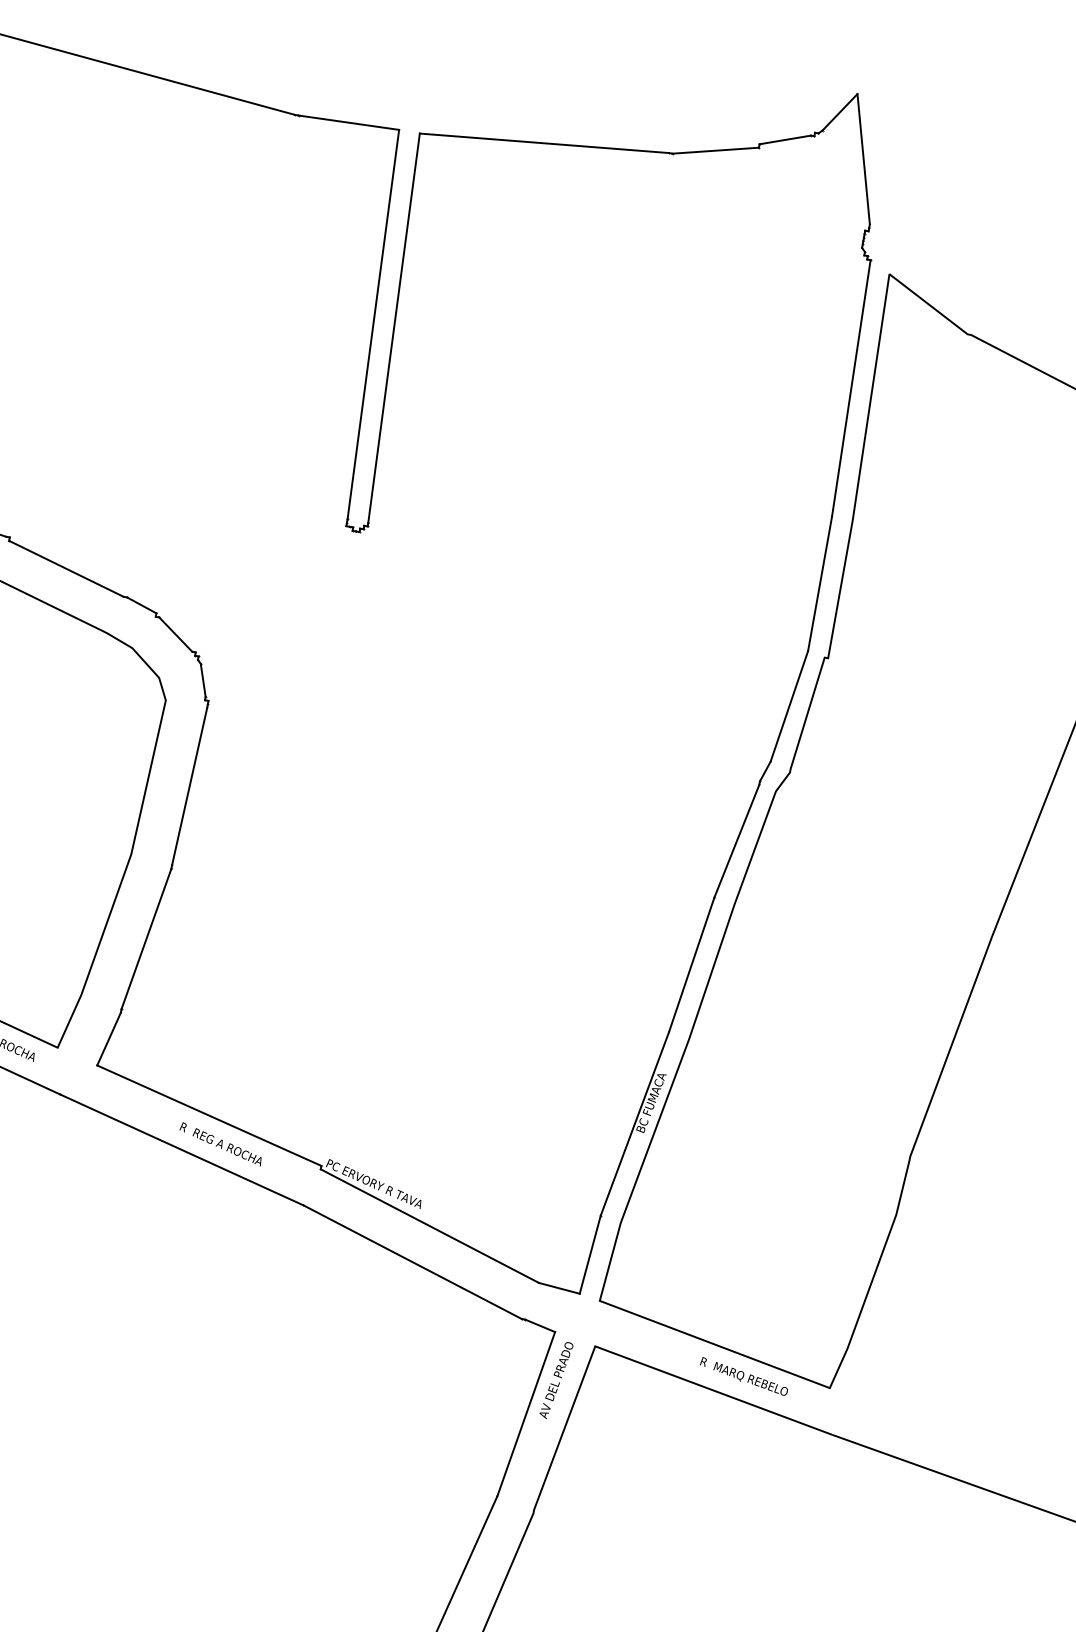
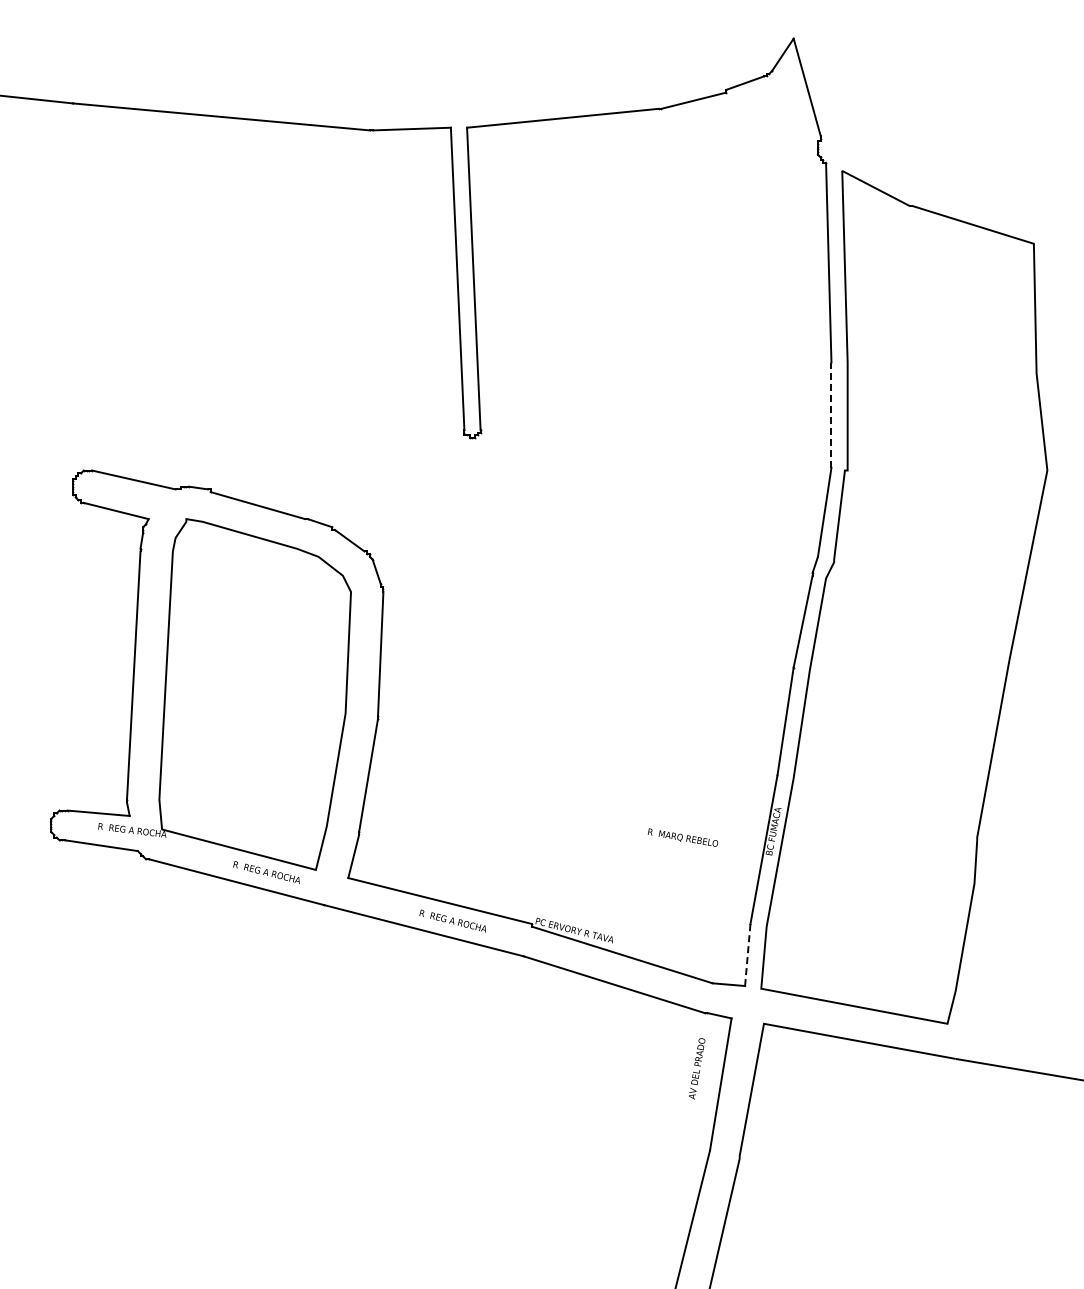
line: (820, 584) -> (831, 415), solid -> dashed
line: (589, 1254) -> (747, 954), solid -> dashed
text: (743, 1376) -> (682, 837), moved
text: (557, 1379) -> (697, 1068), moved

